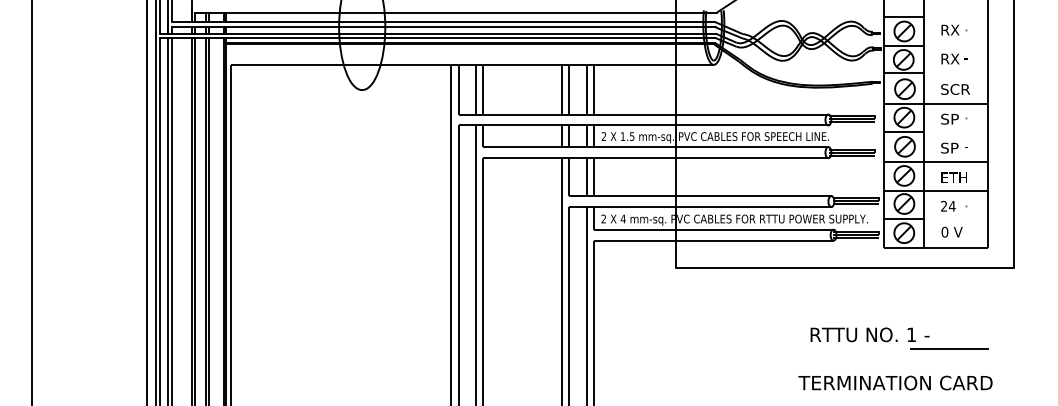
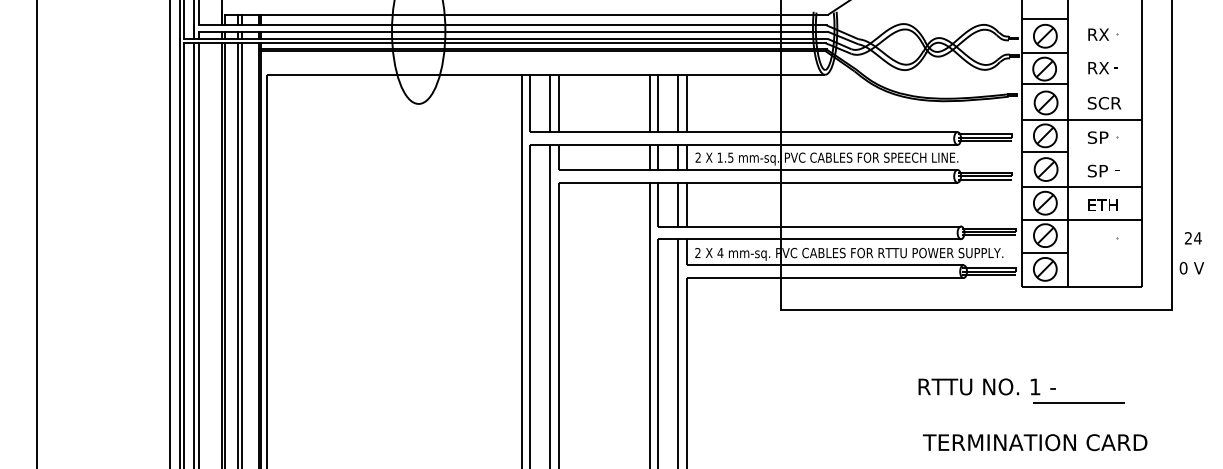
text: (948, 205) -> (1193, 237), moved
text: (951, 231) -> (1191, 267), moved
part: (899, 338) -> (1021, 391), moved

